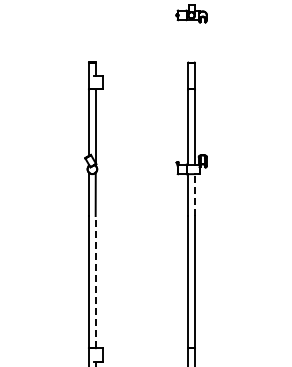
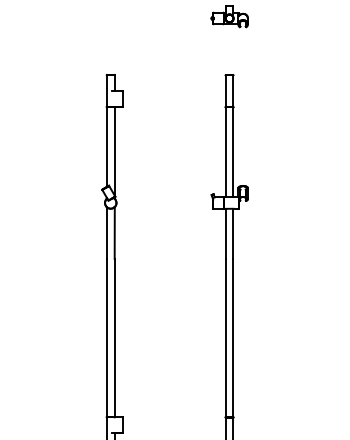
line: (194, 194) -> (233, 233), dashed -> solid
line: (95, 282) -> (114, 338), dashed -> solid

